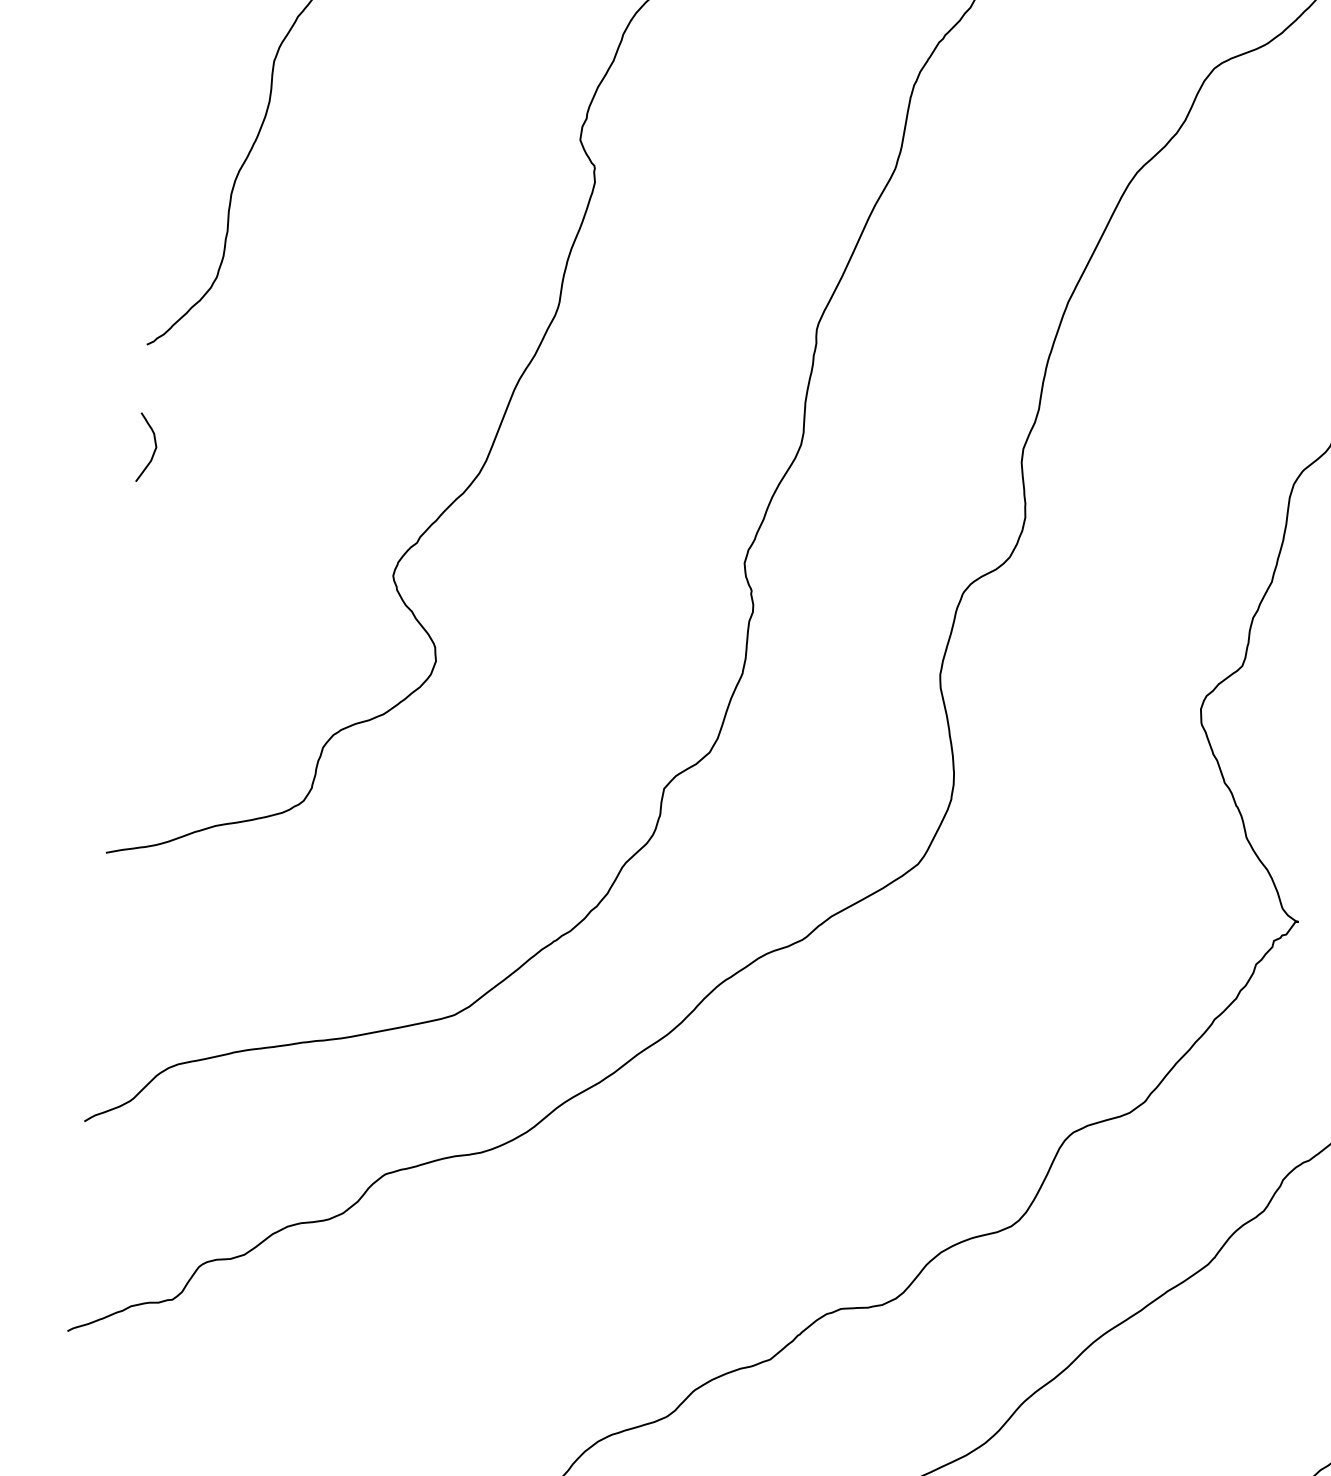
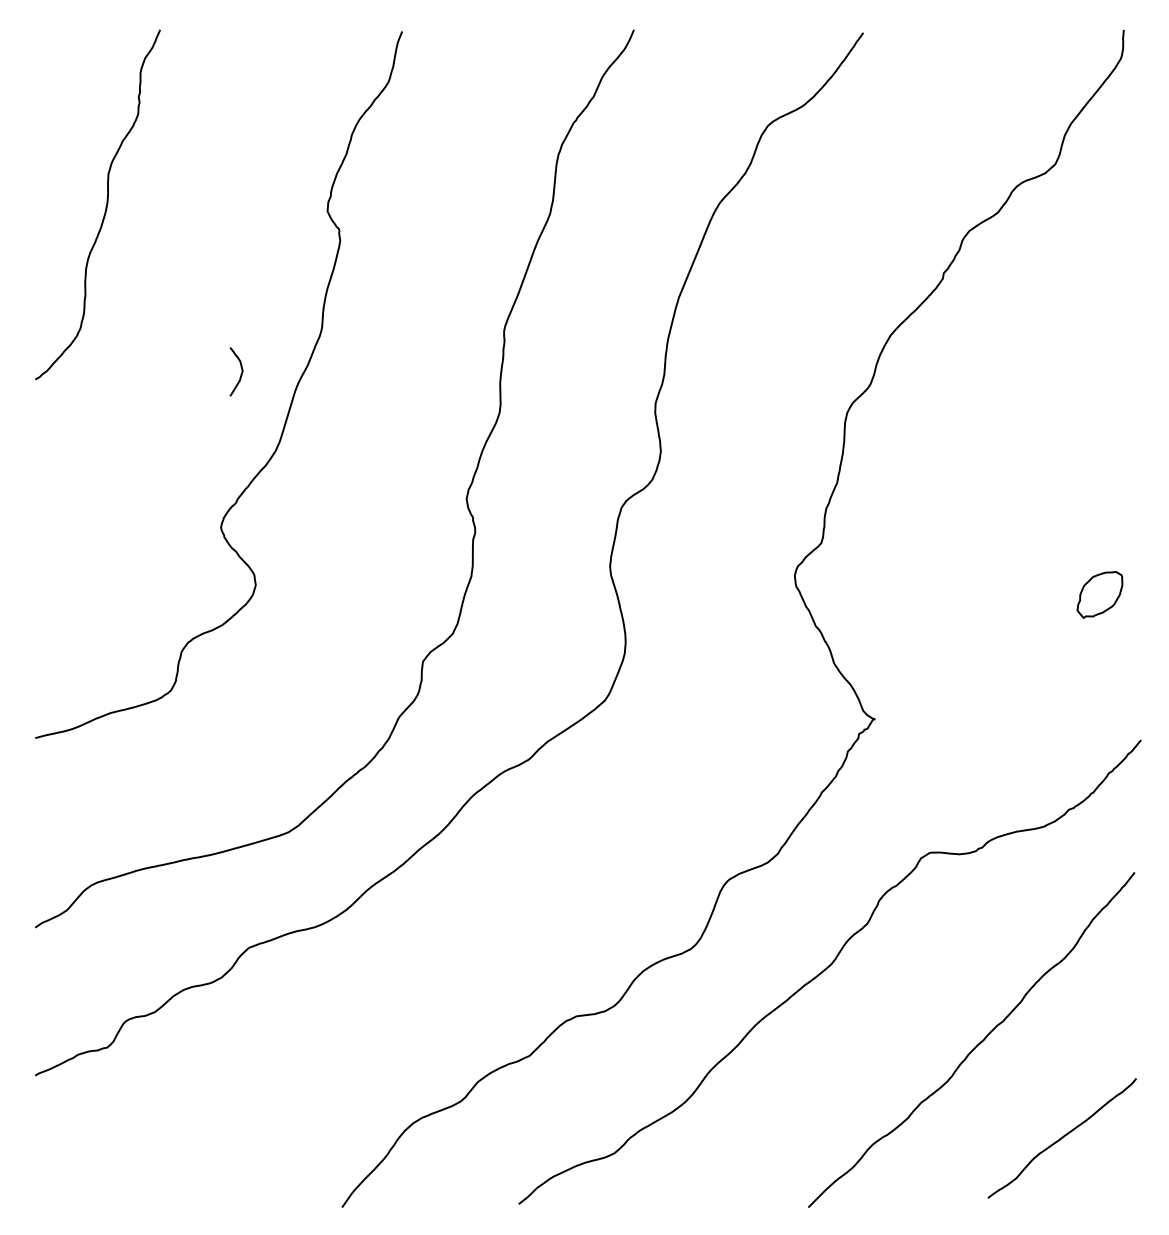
curve: (154, 447) -> (241, 371), moved

